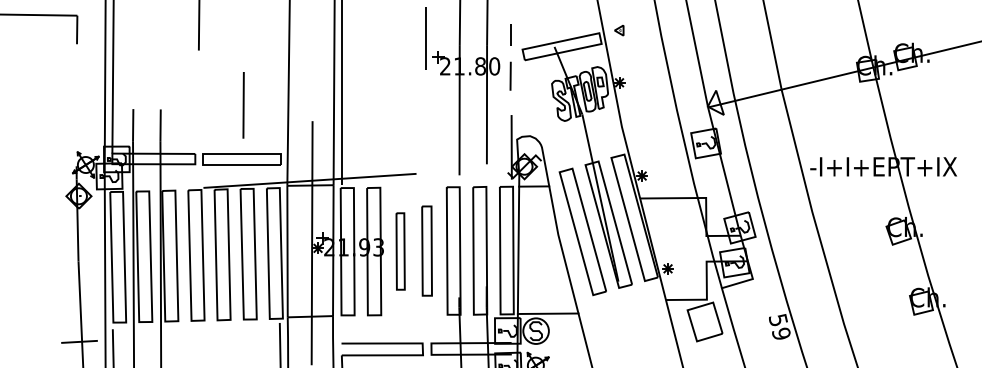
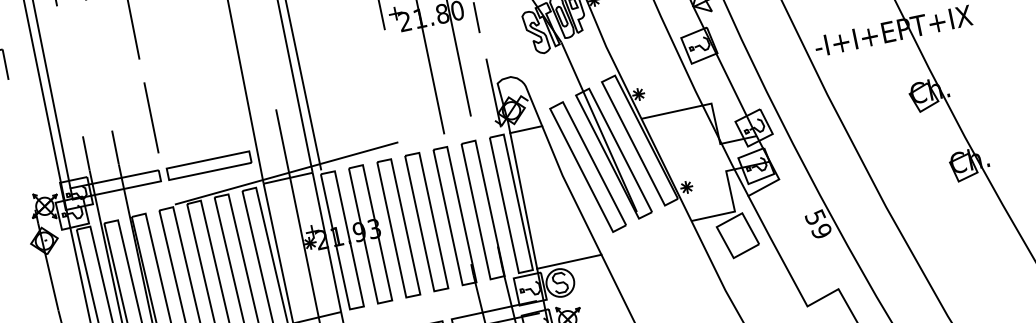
line: (243, 105) -> (151, 118), moved
part: (426, 250) -> (425, 221), size x1.43
part: (400, 251) -> (398, 228), size x1.67

